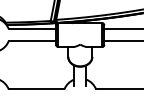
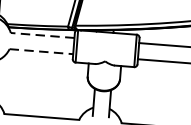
line: (32, 29) -> (42, 36), solid -> dashed
line: (32, 41) -> (41, 52), solid -> dashed

